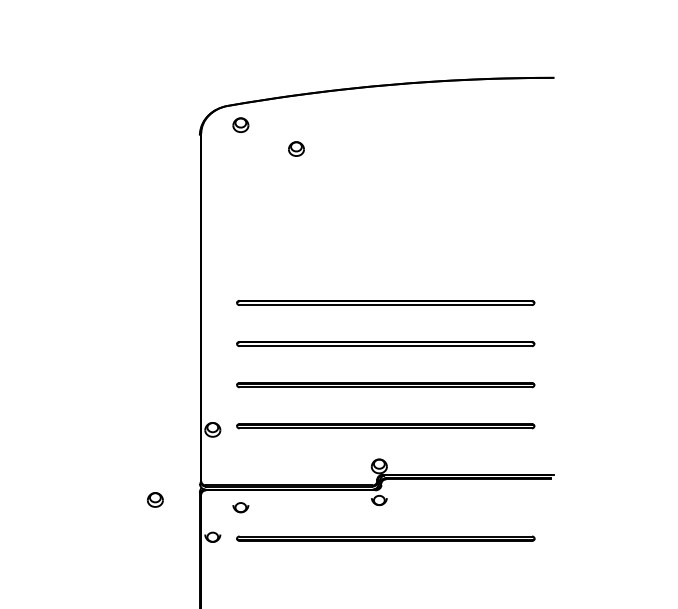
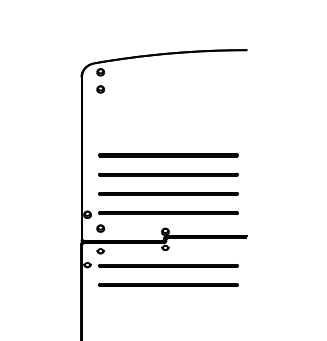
part: (296, 149) -> (100, 89), moved
part: (154, 499) -> (100, 228), moved
line: (385, 578) -> (168, 284), added

